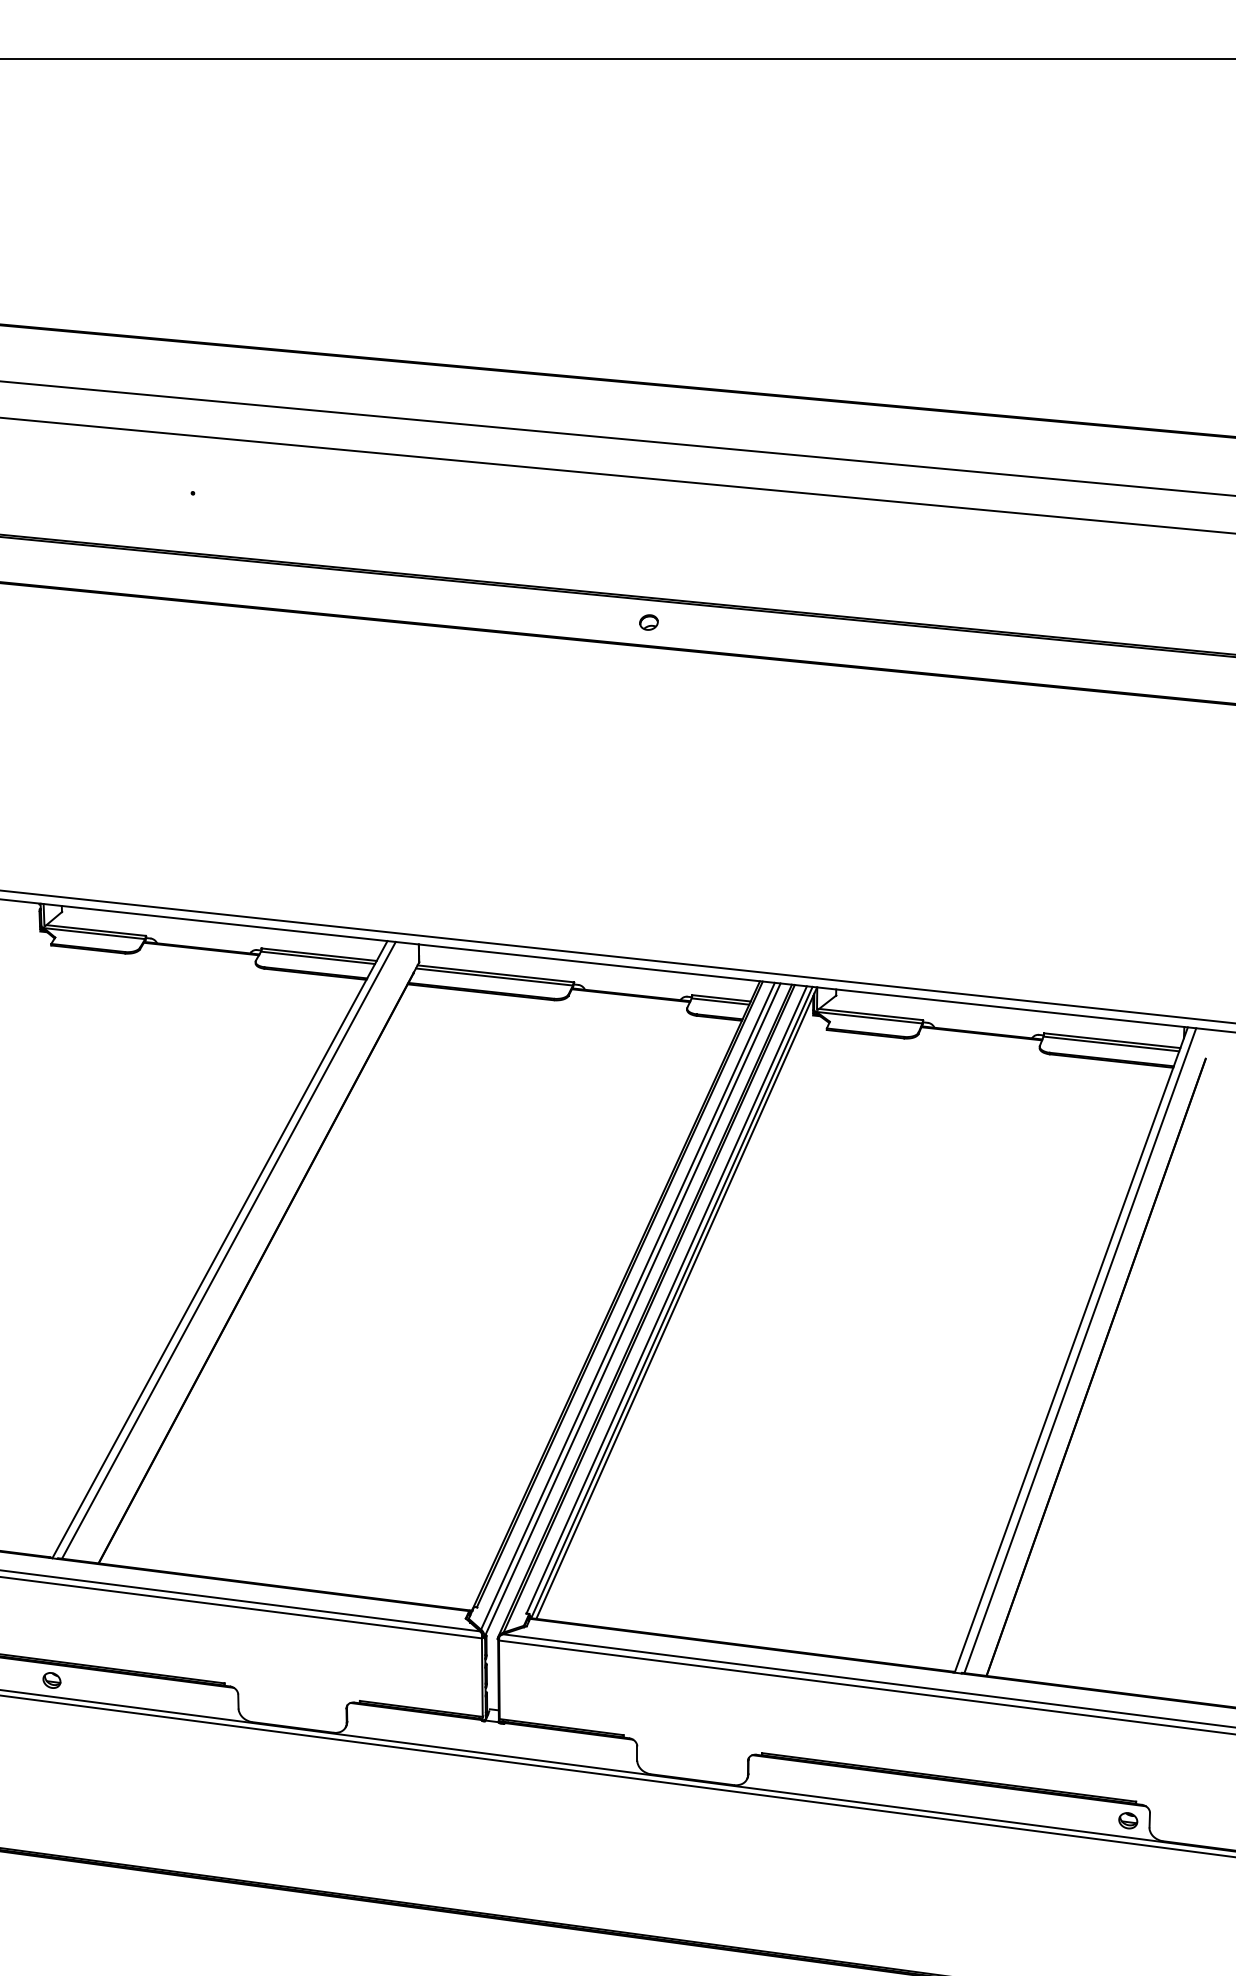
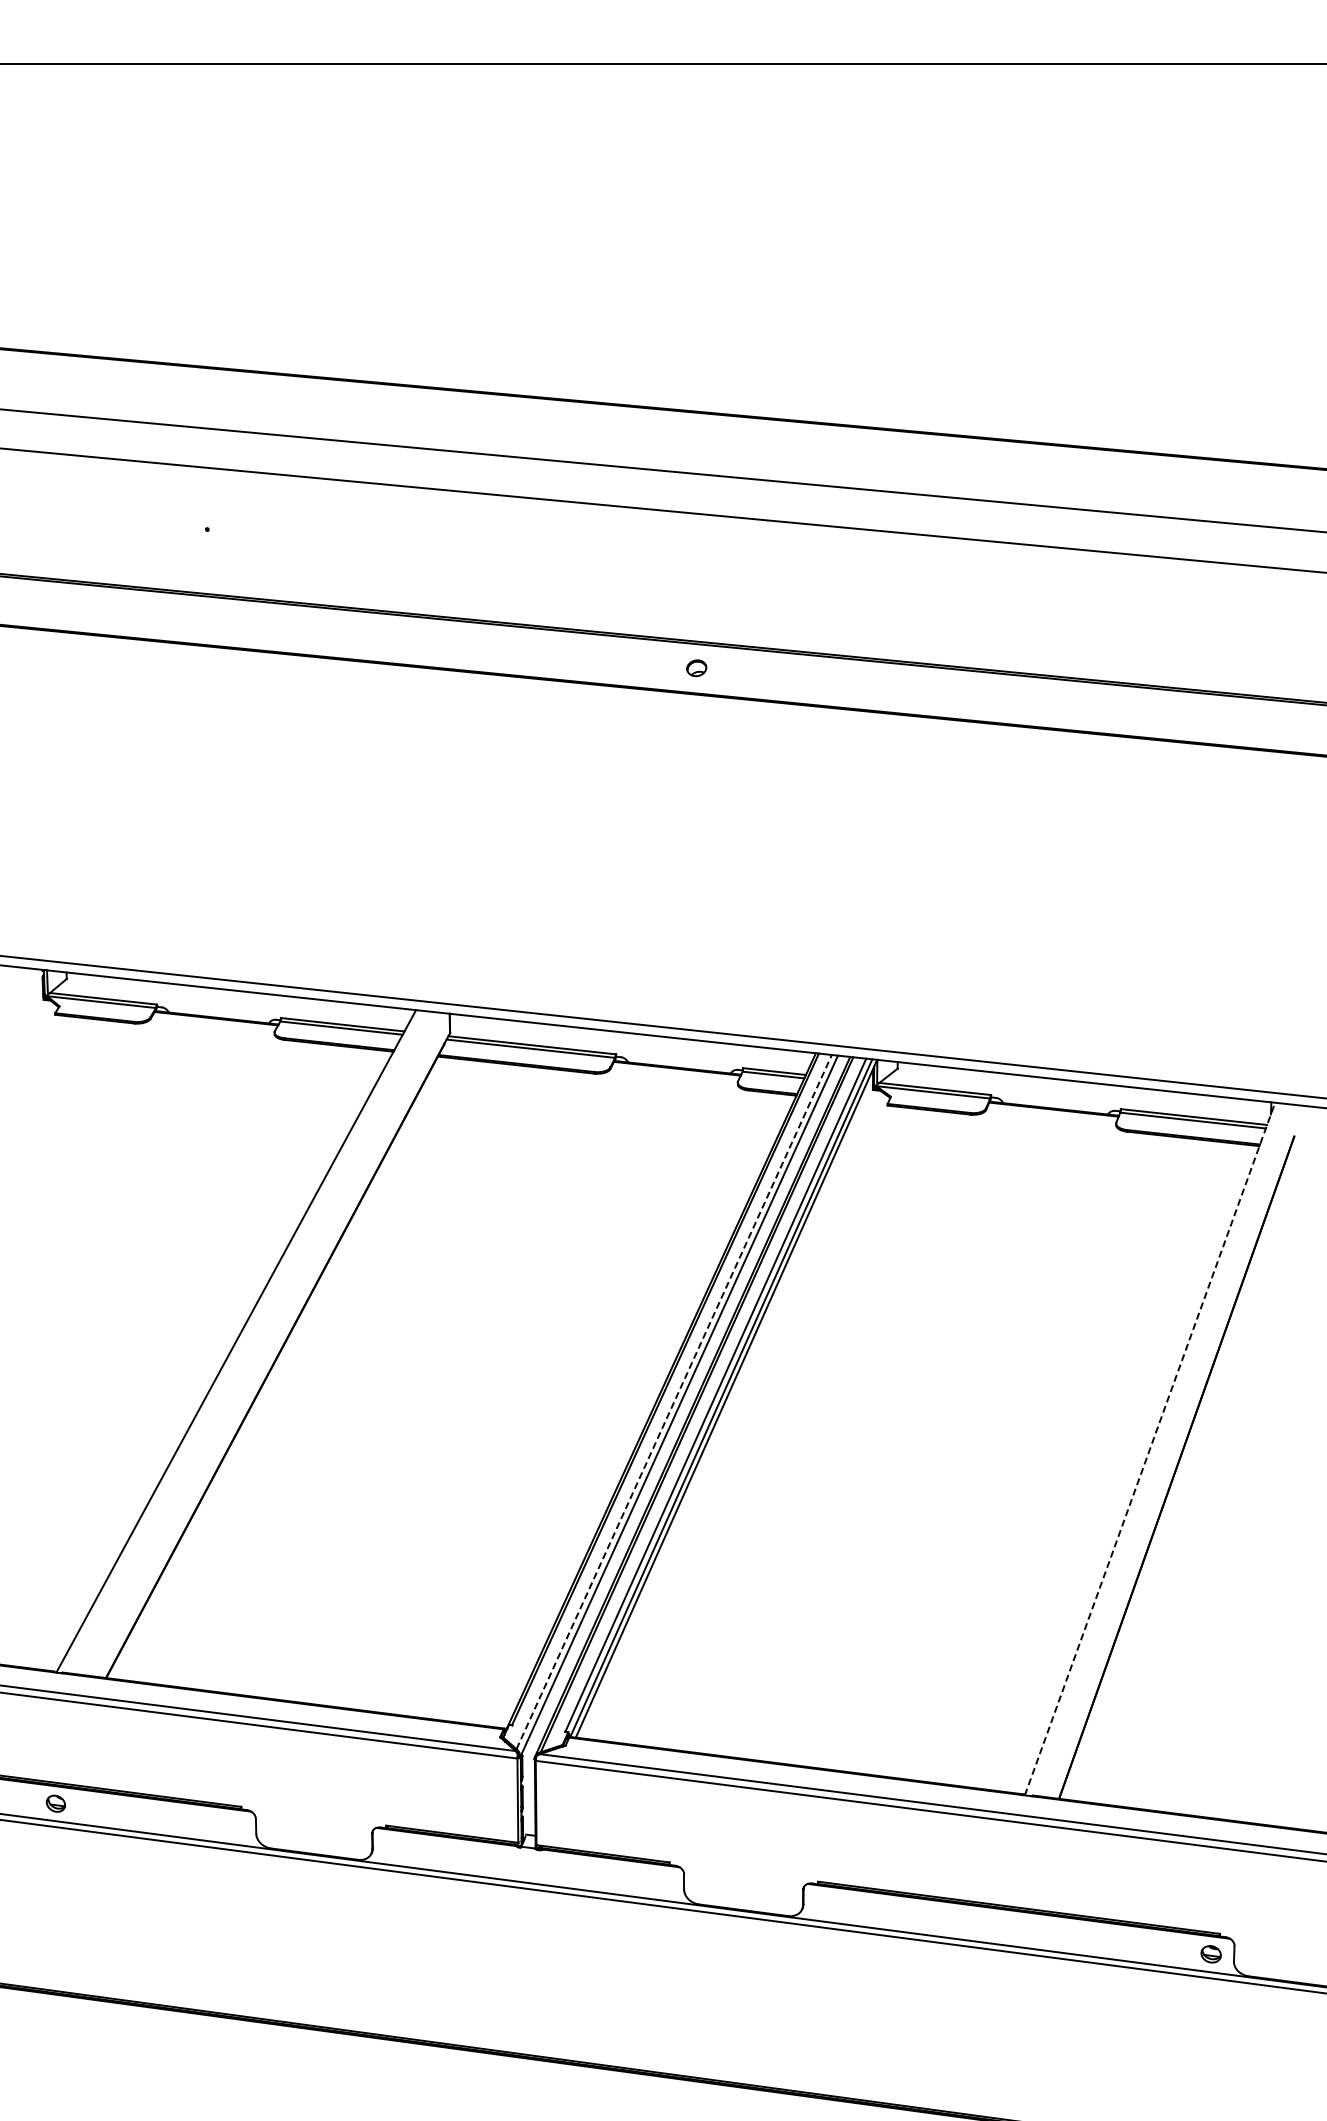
line: (228, 1250) -> (245, 1342), removed
line: (628, 1305) -> (674, 1401), solid -> dashed
line: (1071, 1349) -> (1150, 1448), solid -> dashed
line: (1080, 1350) -> (1159, 1449), removed

